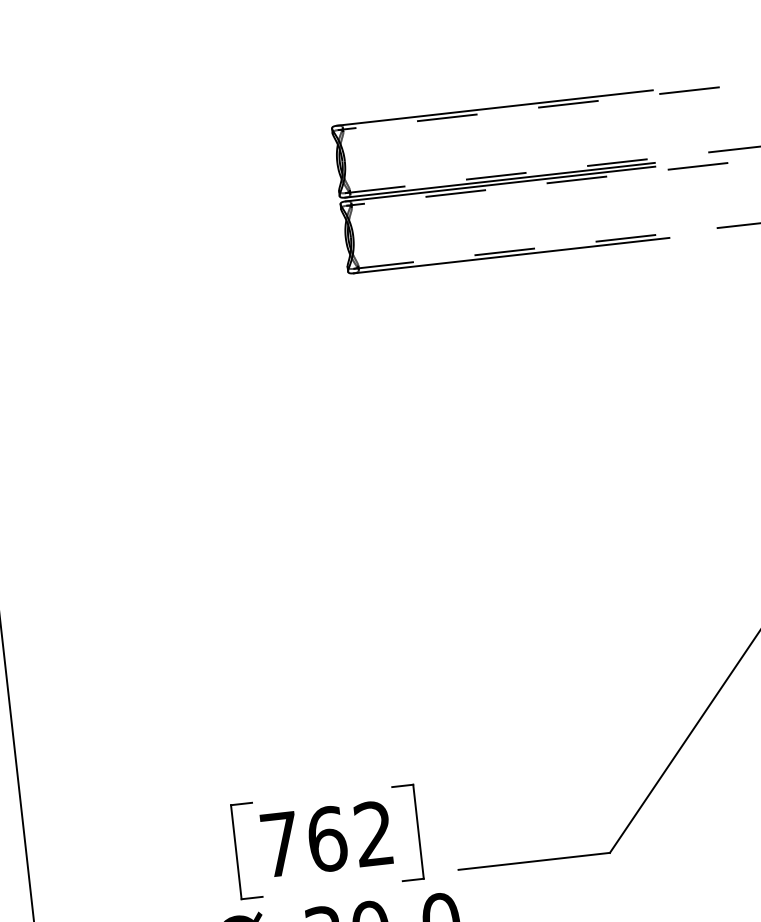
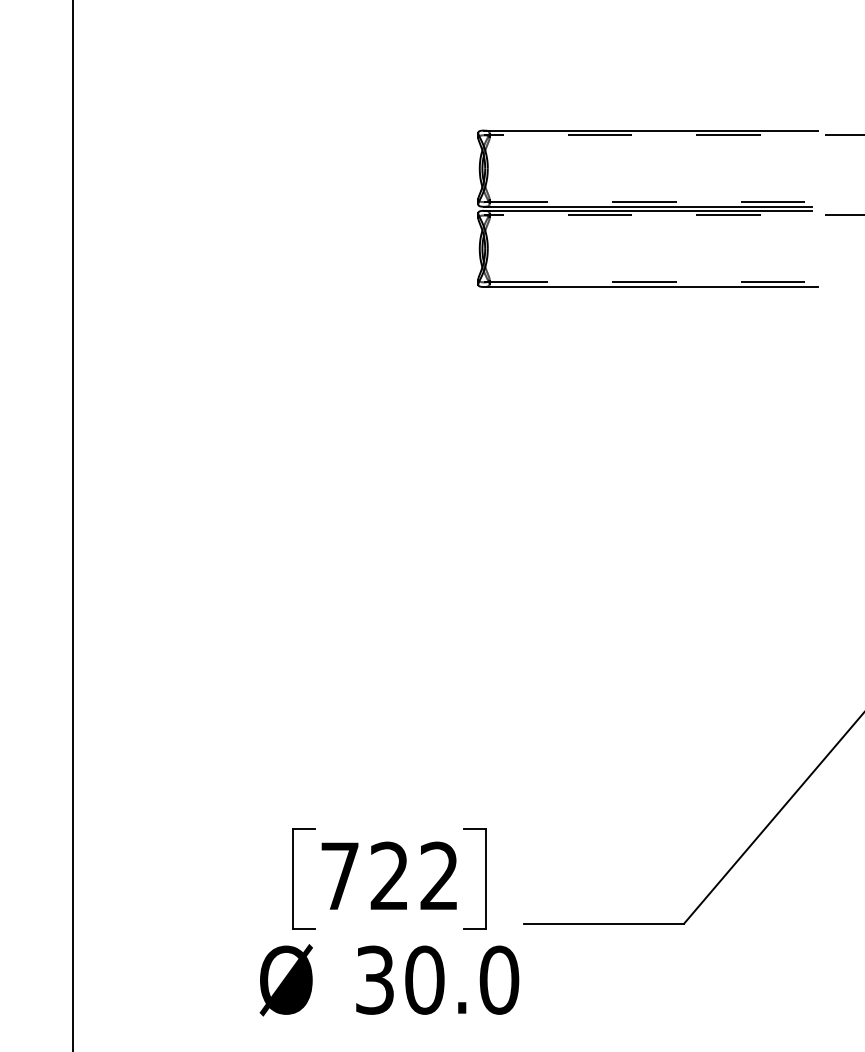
text: (326, 838) -> (389, 875), 762 -> 722

